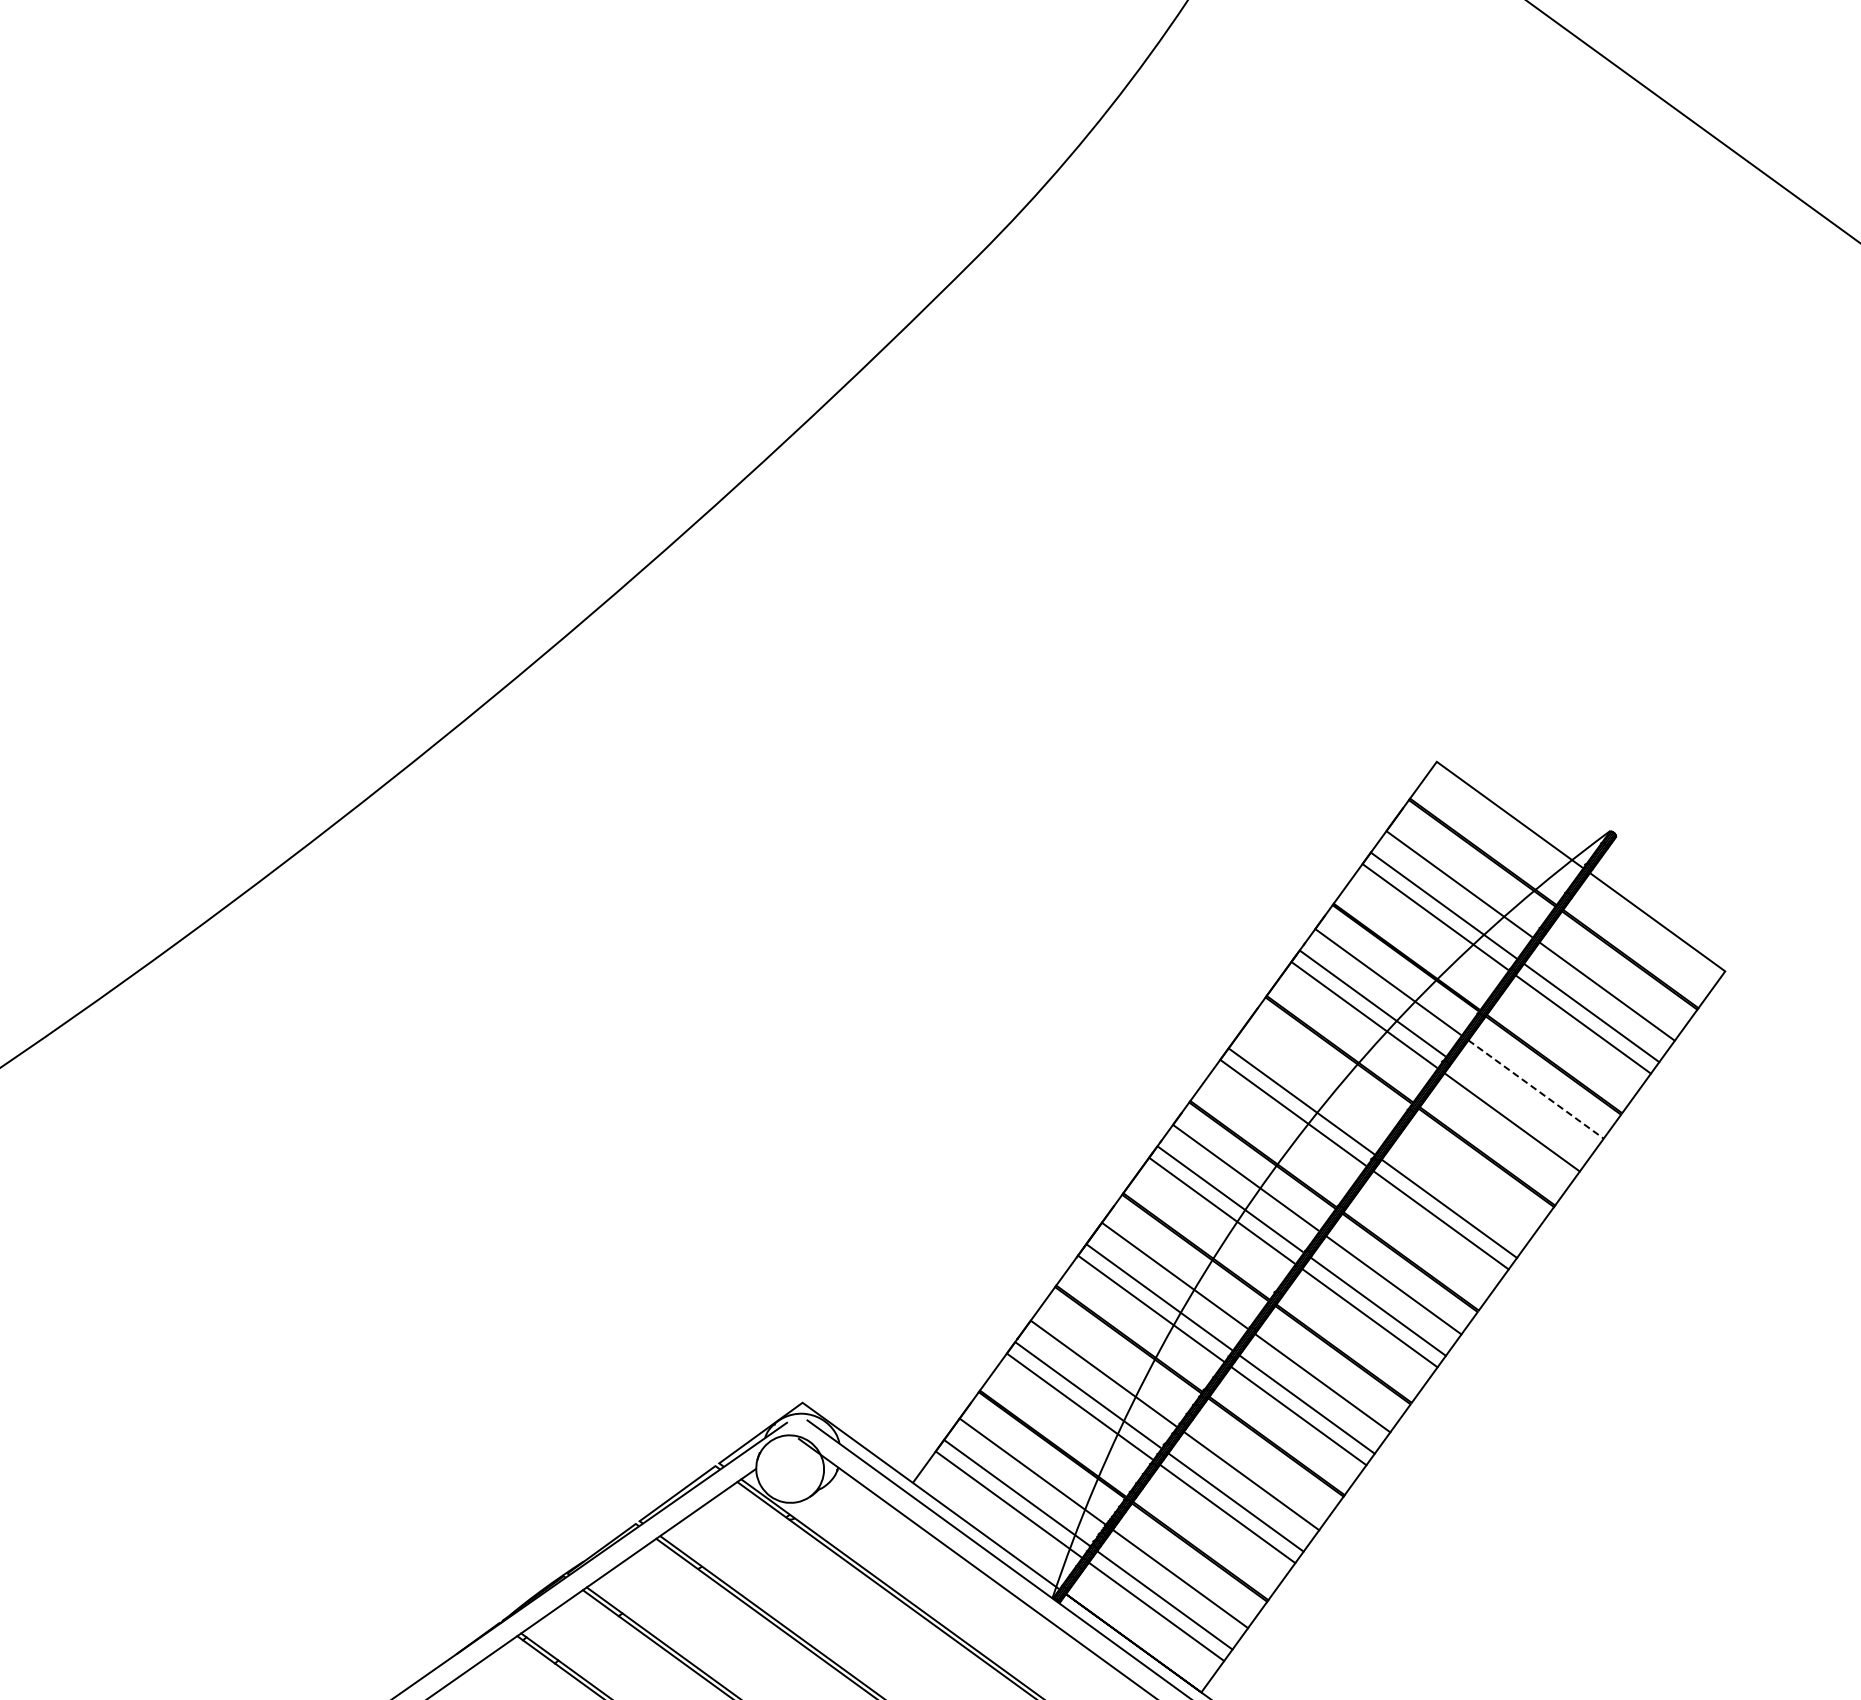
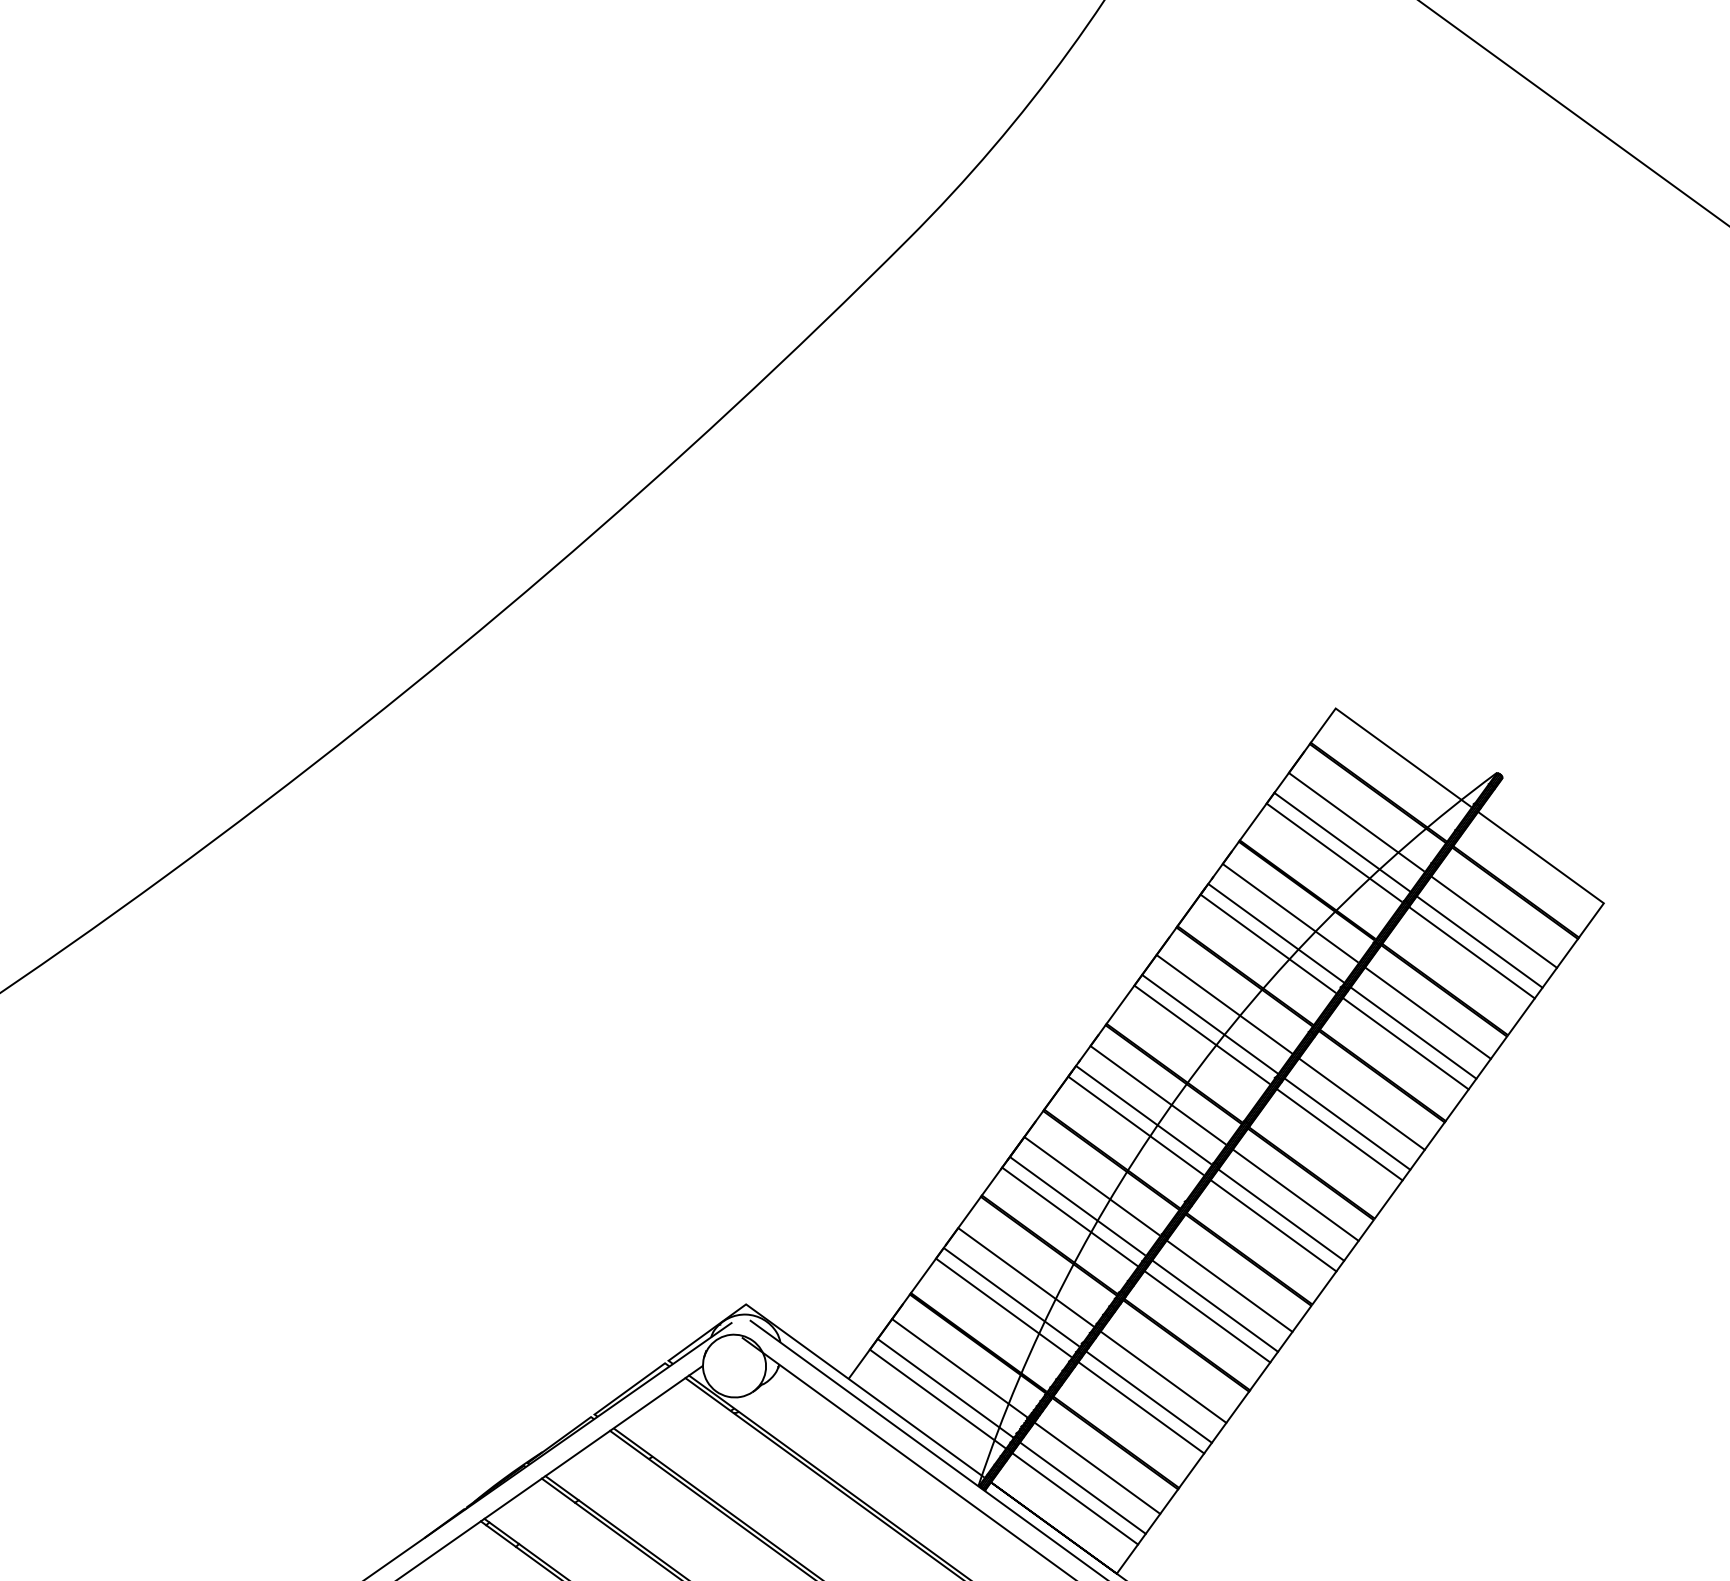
line: (1317, 1079) -> (1224, 1003), added
line: (1536, 1089) -> (1428, 1013), dashed -> solid
line: (1520, 1110) -> (1413, 1032), added
line: (1464, 1187) -> (1361, 1104), added

